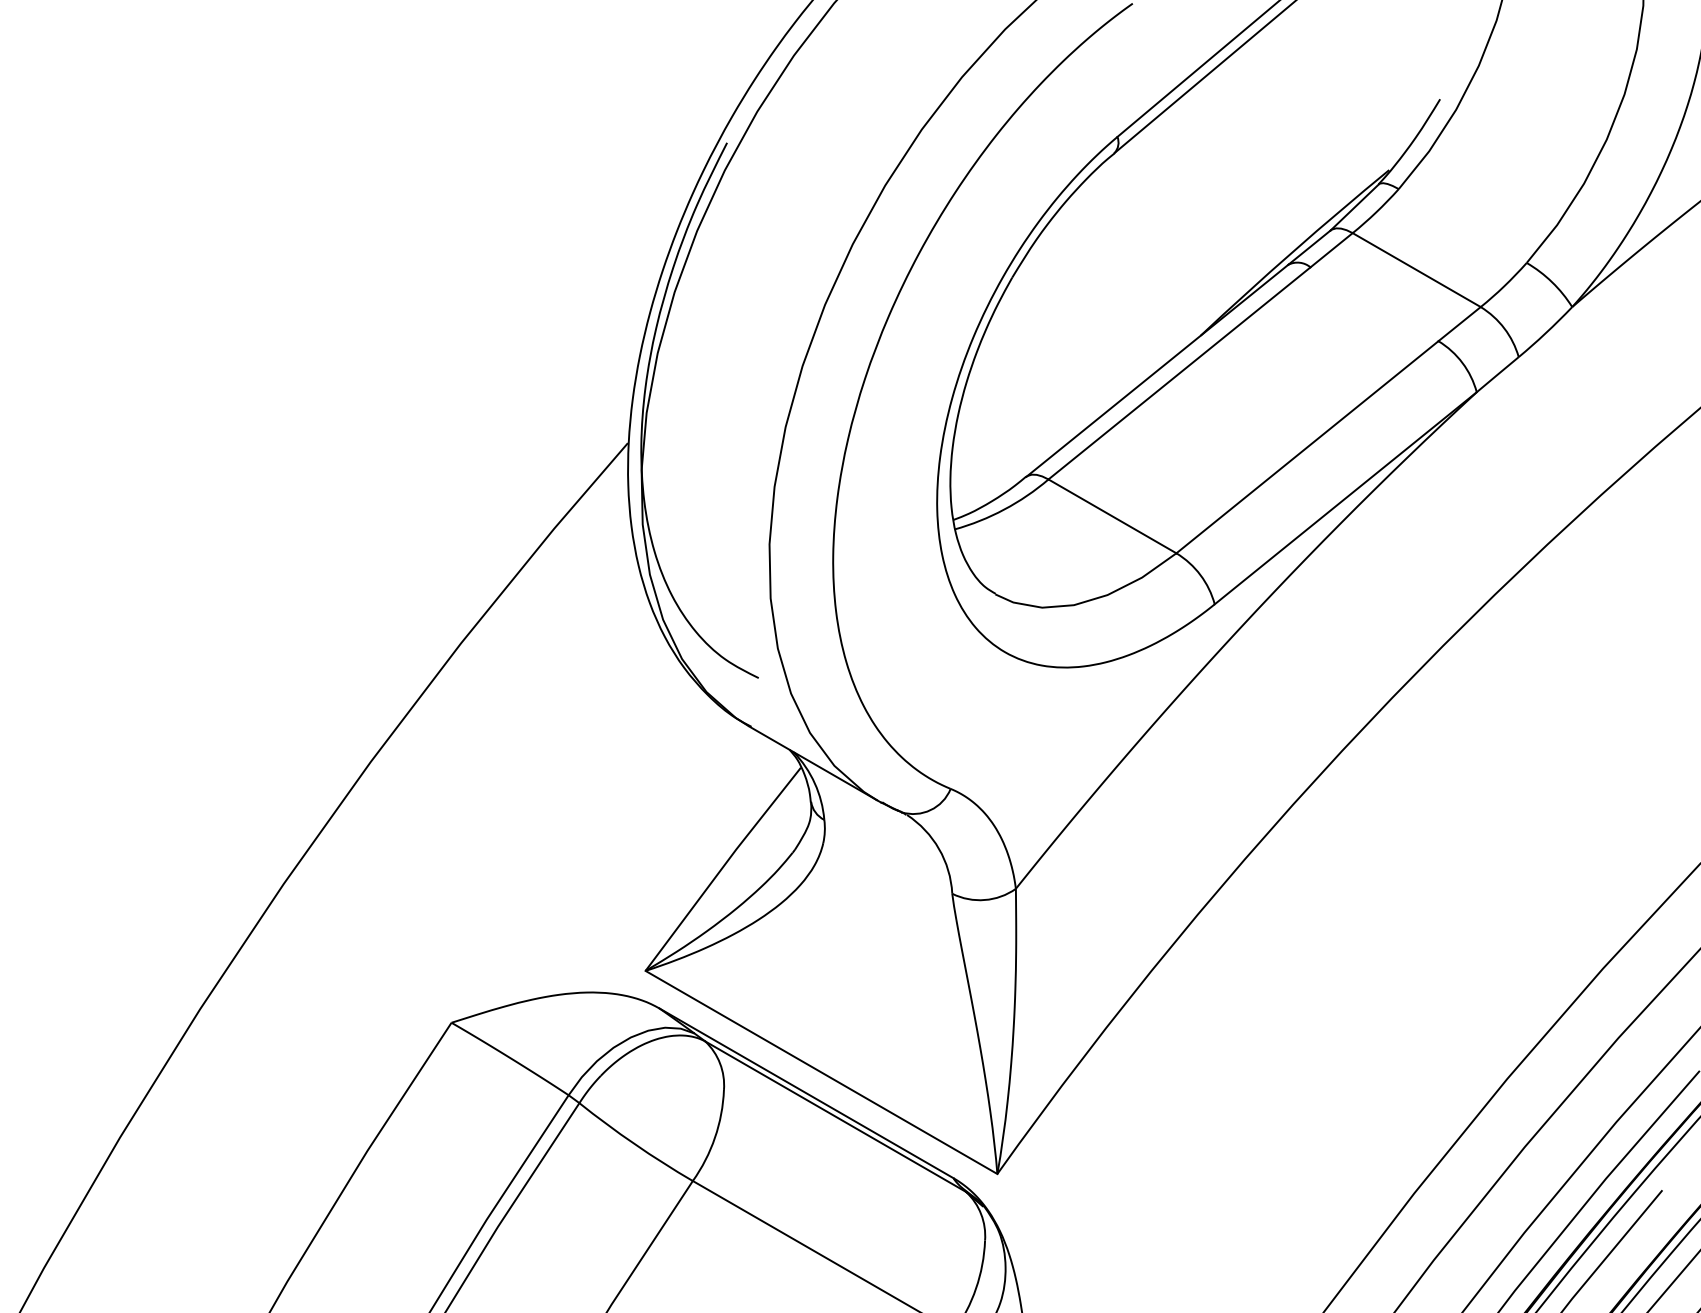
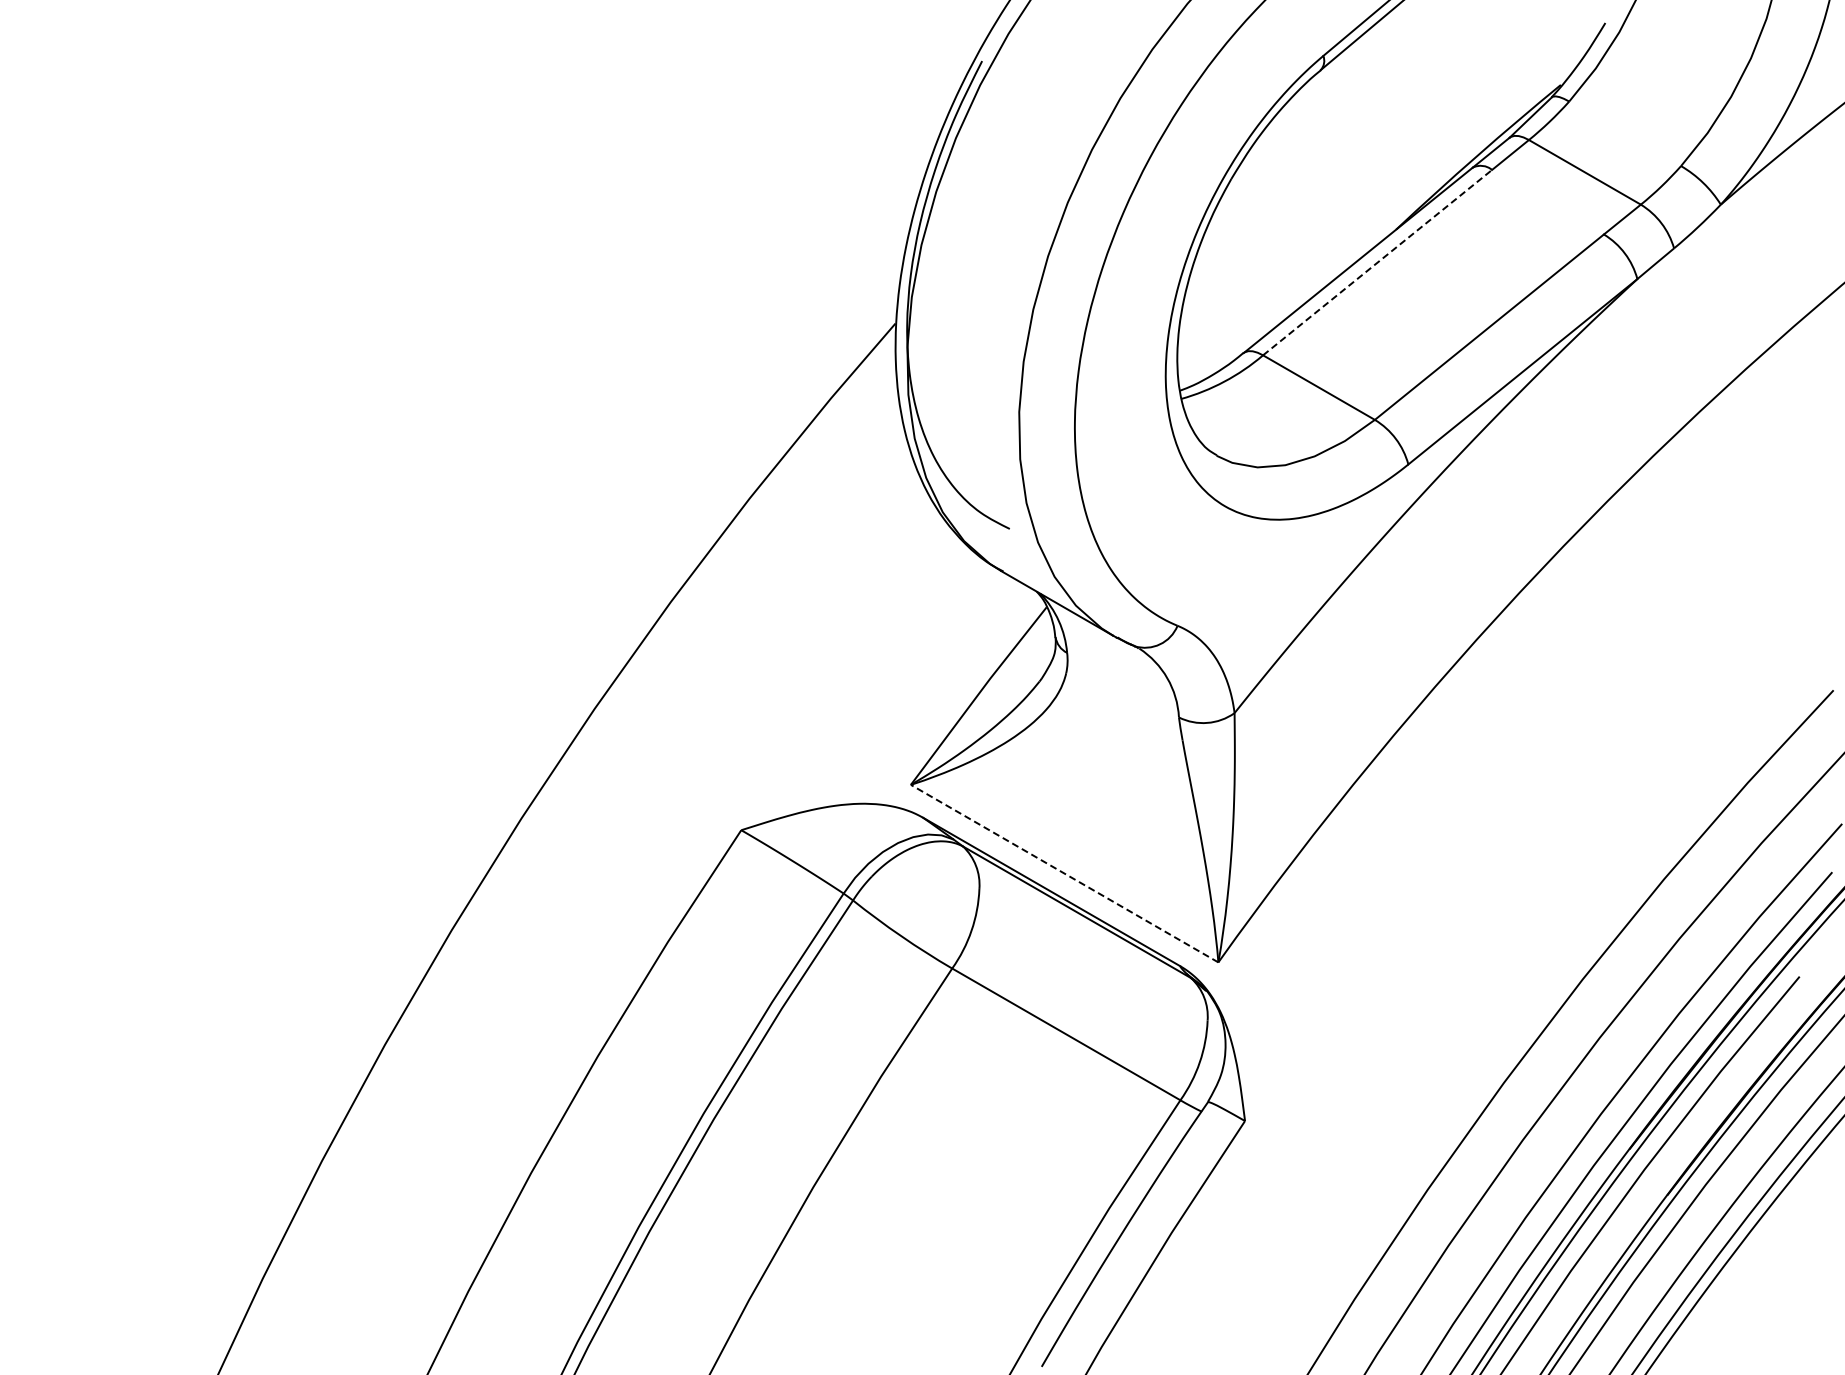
line: (1179, 373) -> (1377, 262), solid -> dashed
line: (821, 1072) -> (1064, 873), solid -> dashed

